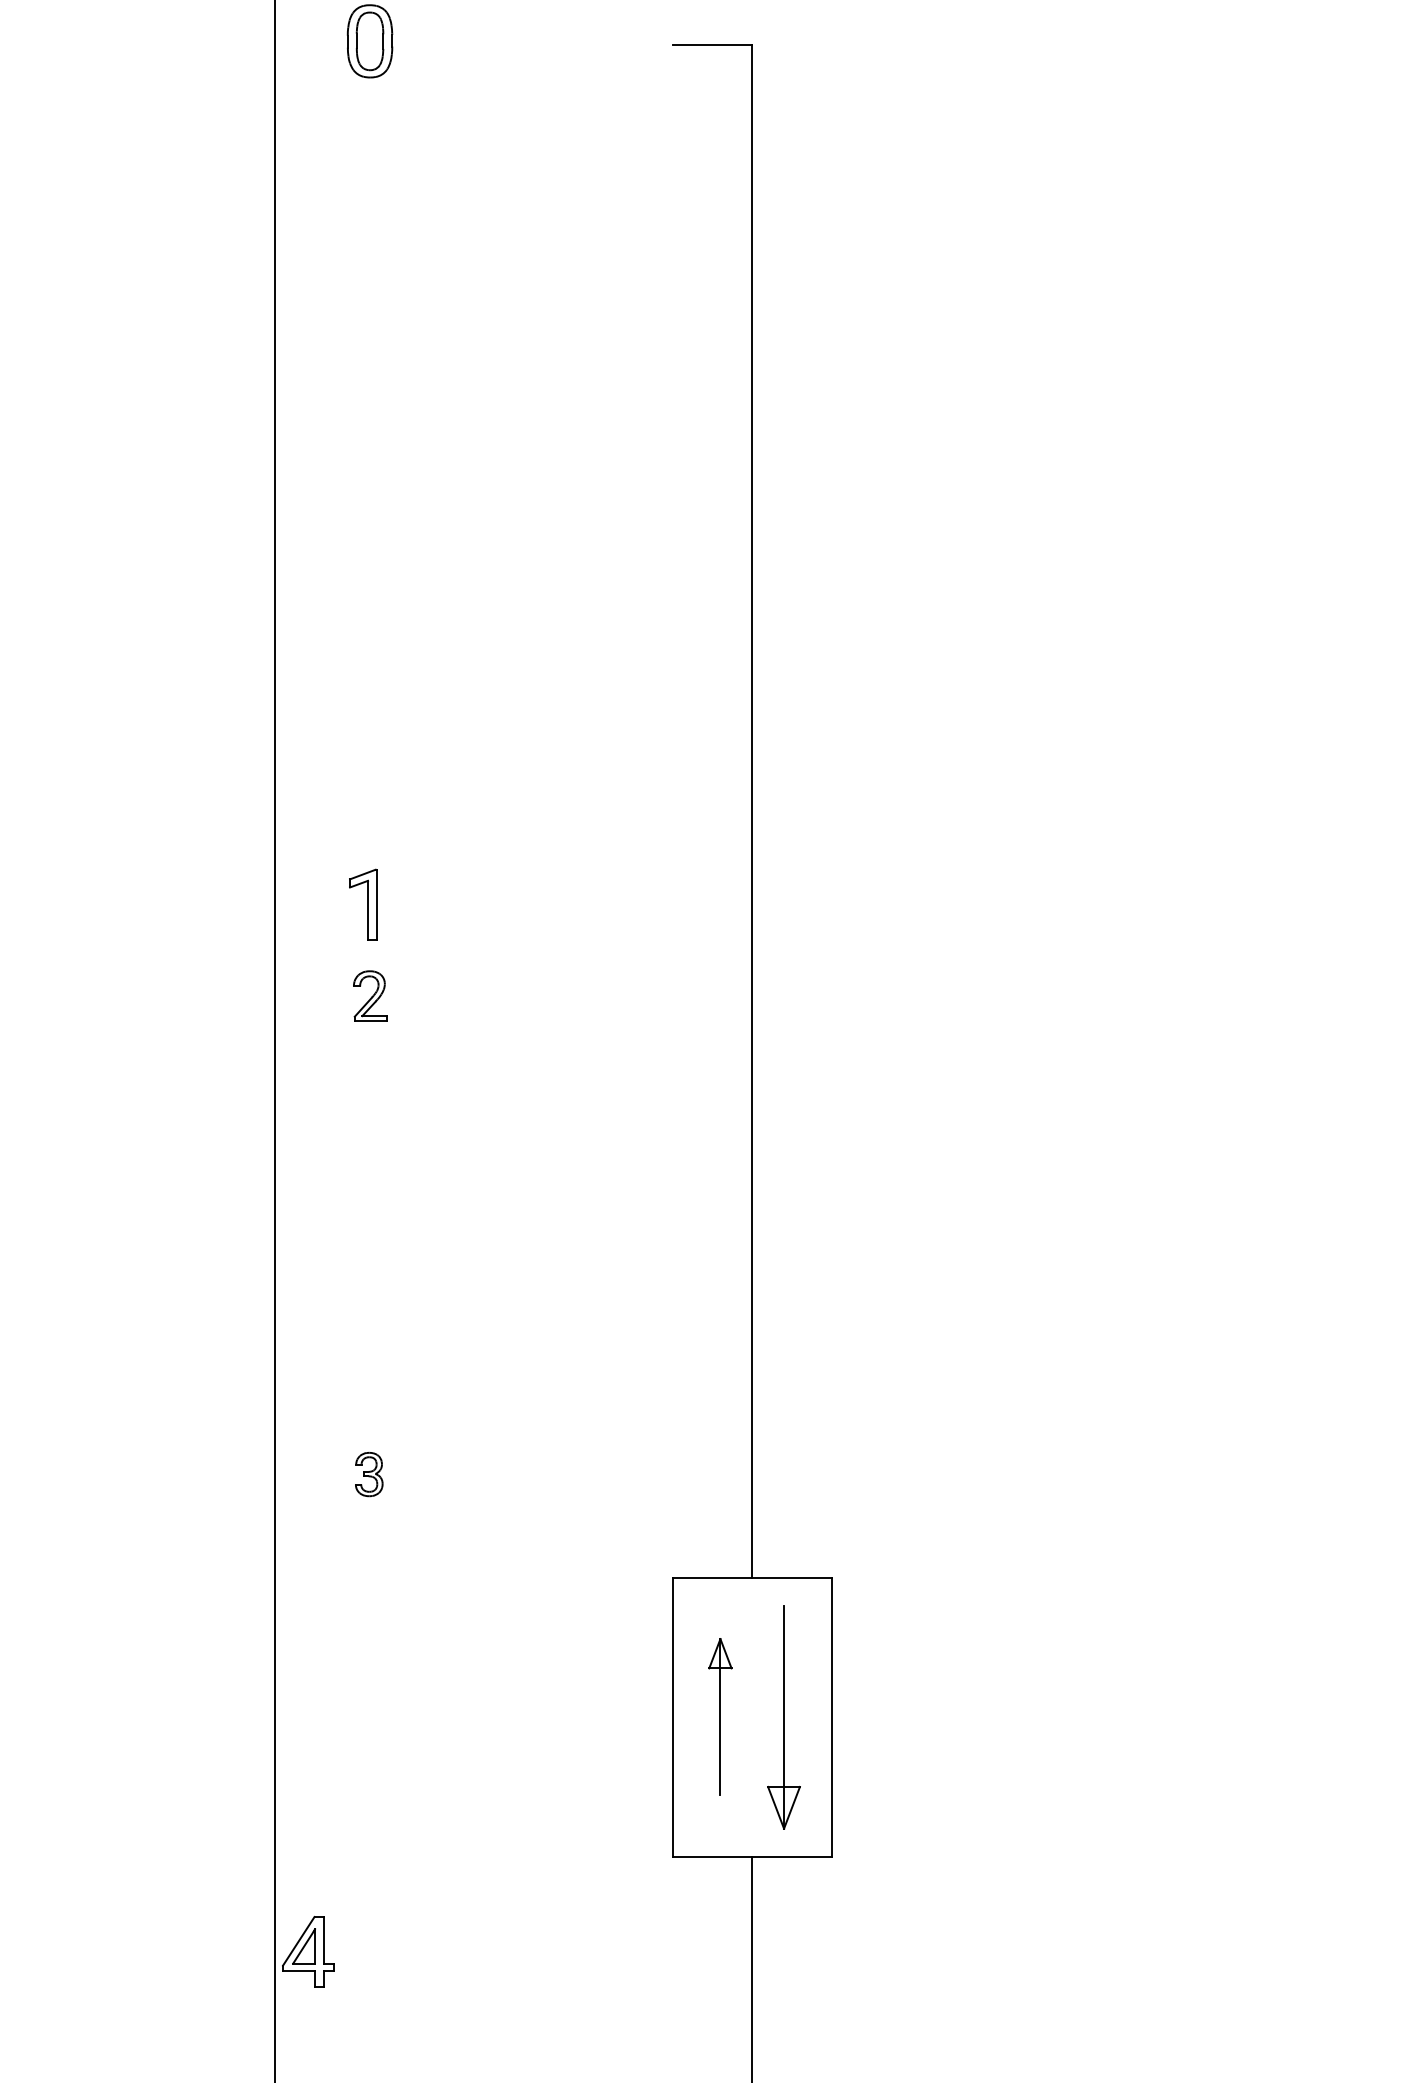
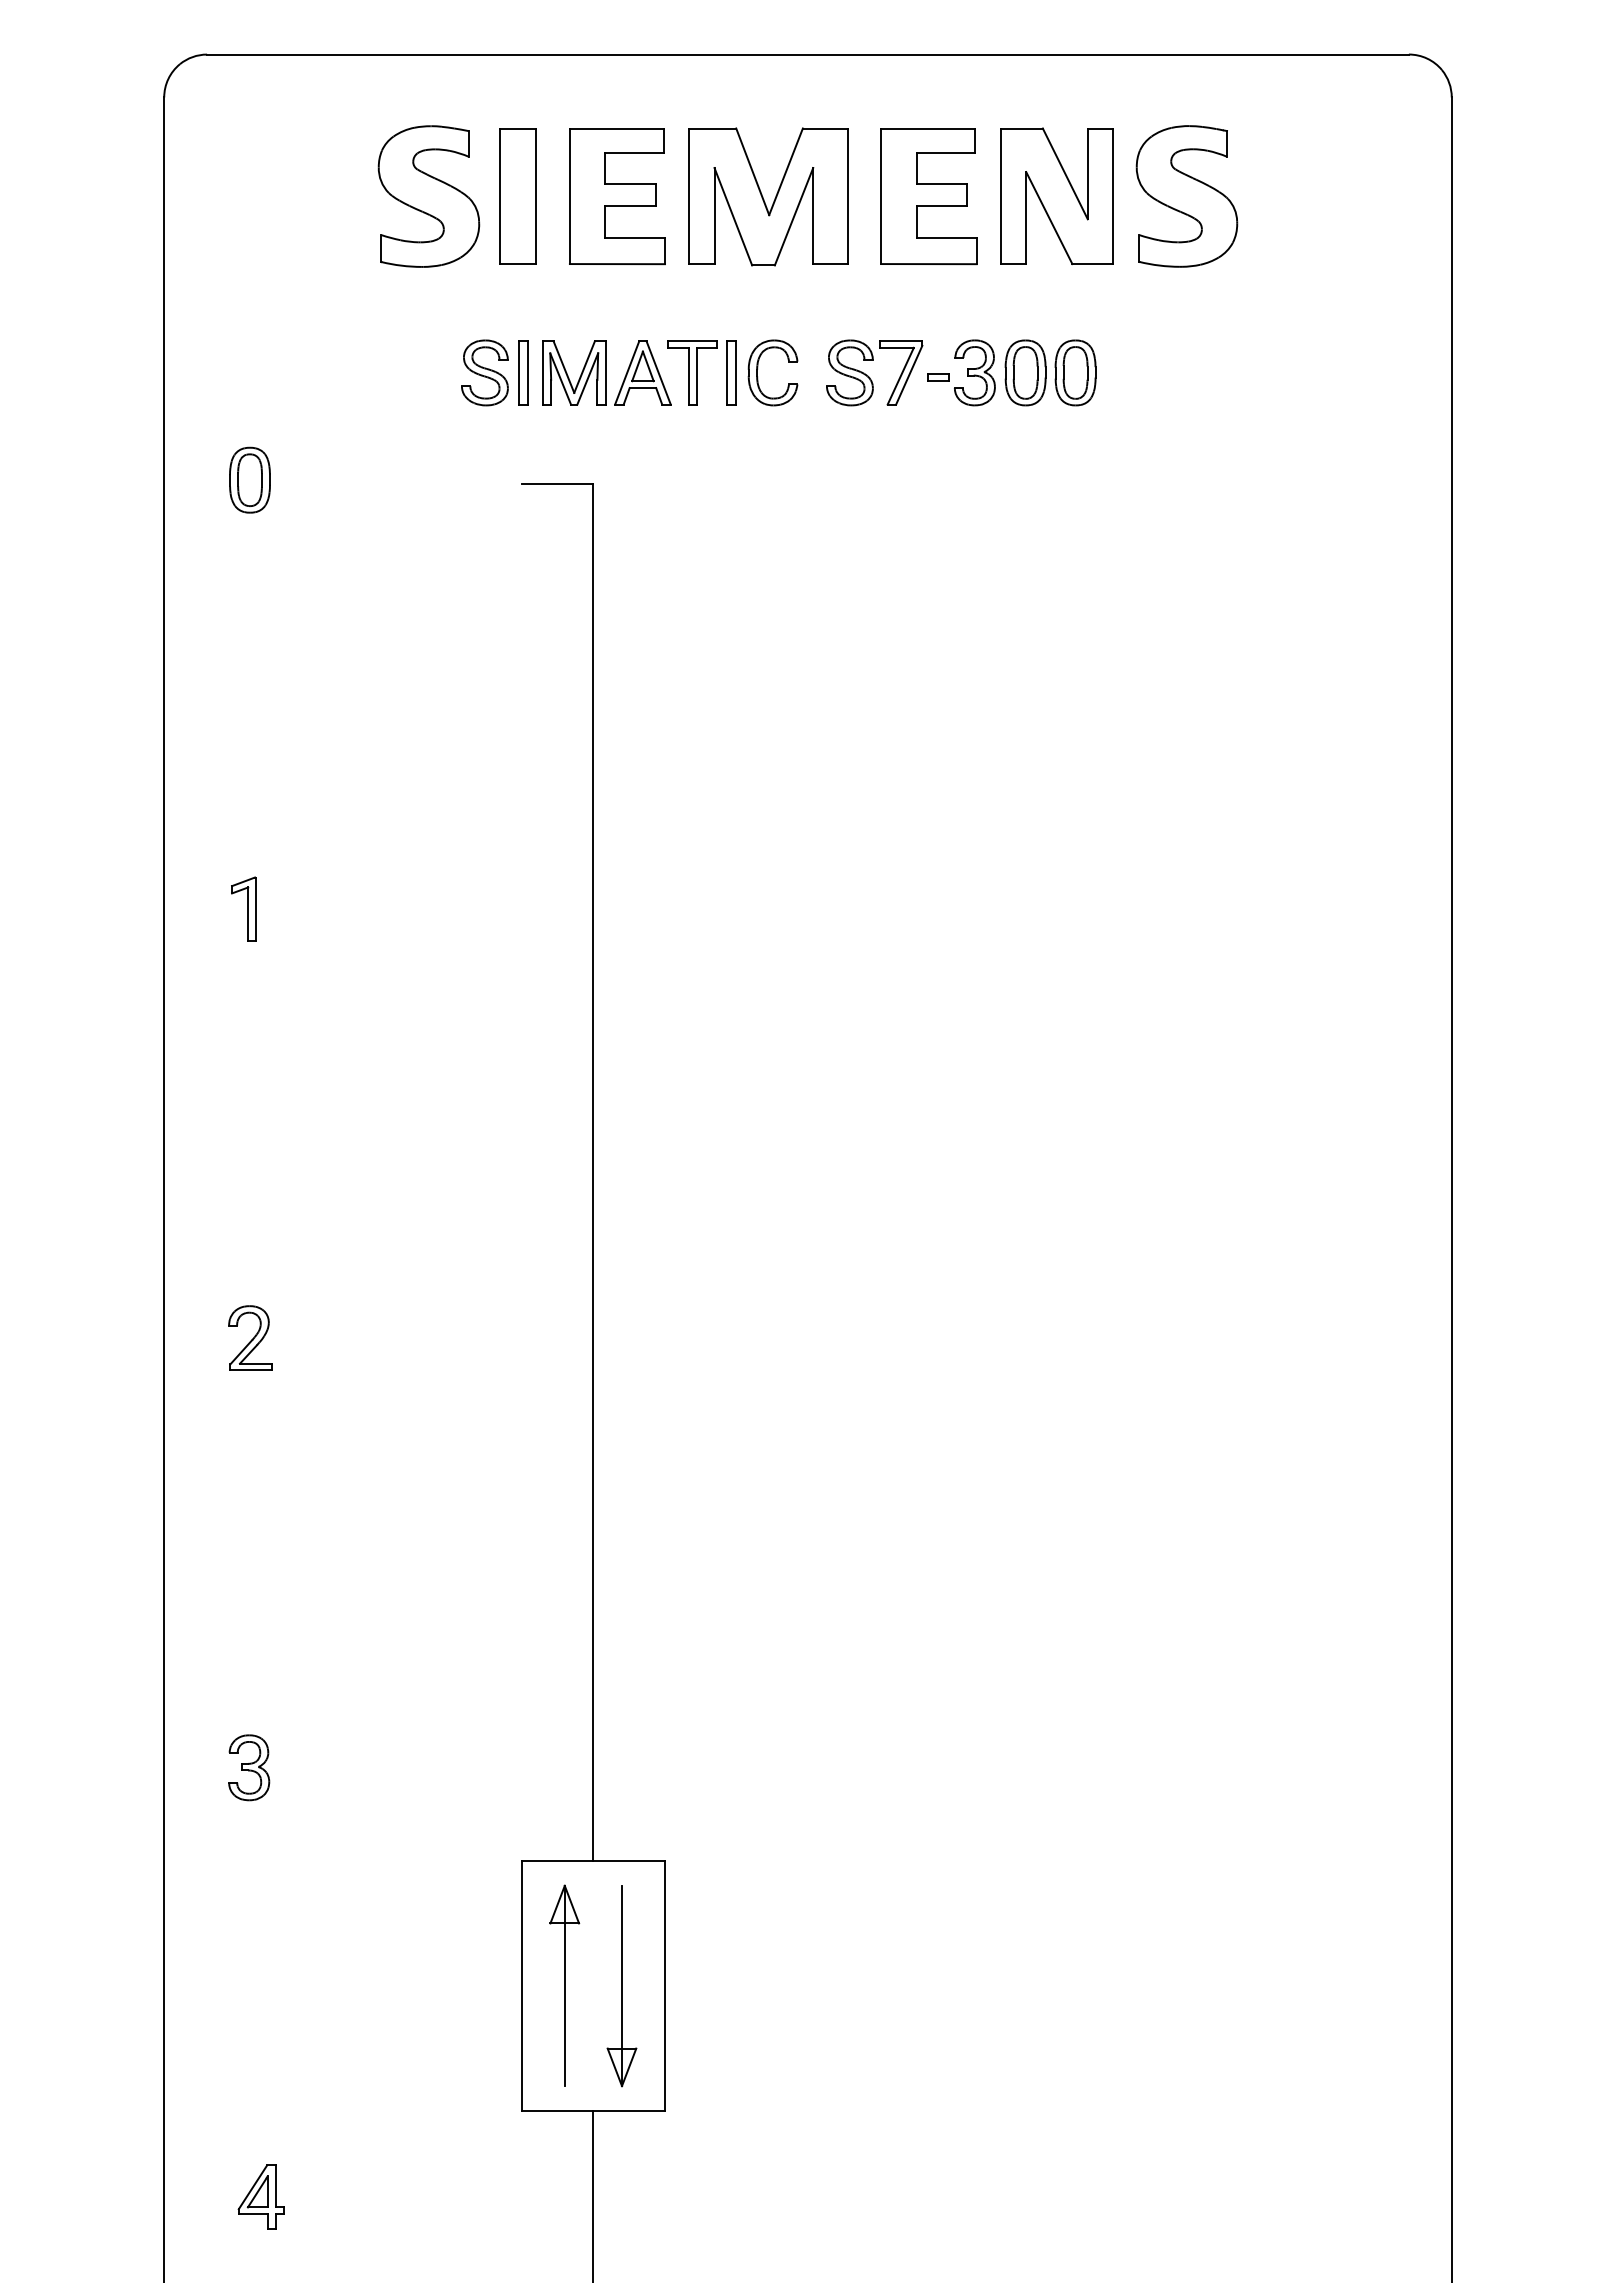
part: (362, 904) -> (243, 908), moved
part: (370, 995) -> (250, 1337), size x1.43
part: (369, 1474) -> (249, 1767), size x1.67
part: (720, 1716) -> (564, 1985), size x1.43
part: (307, 1951) -> (260, 2196), moved

